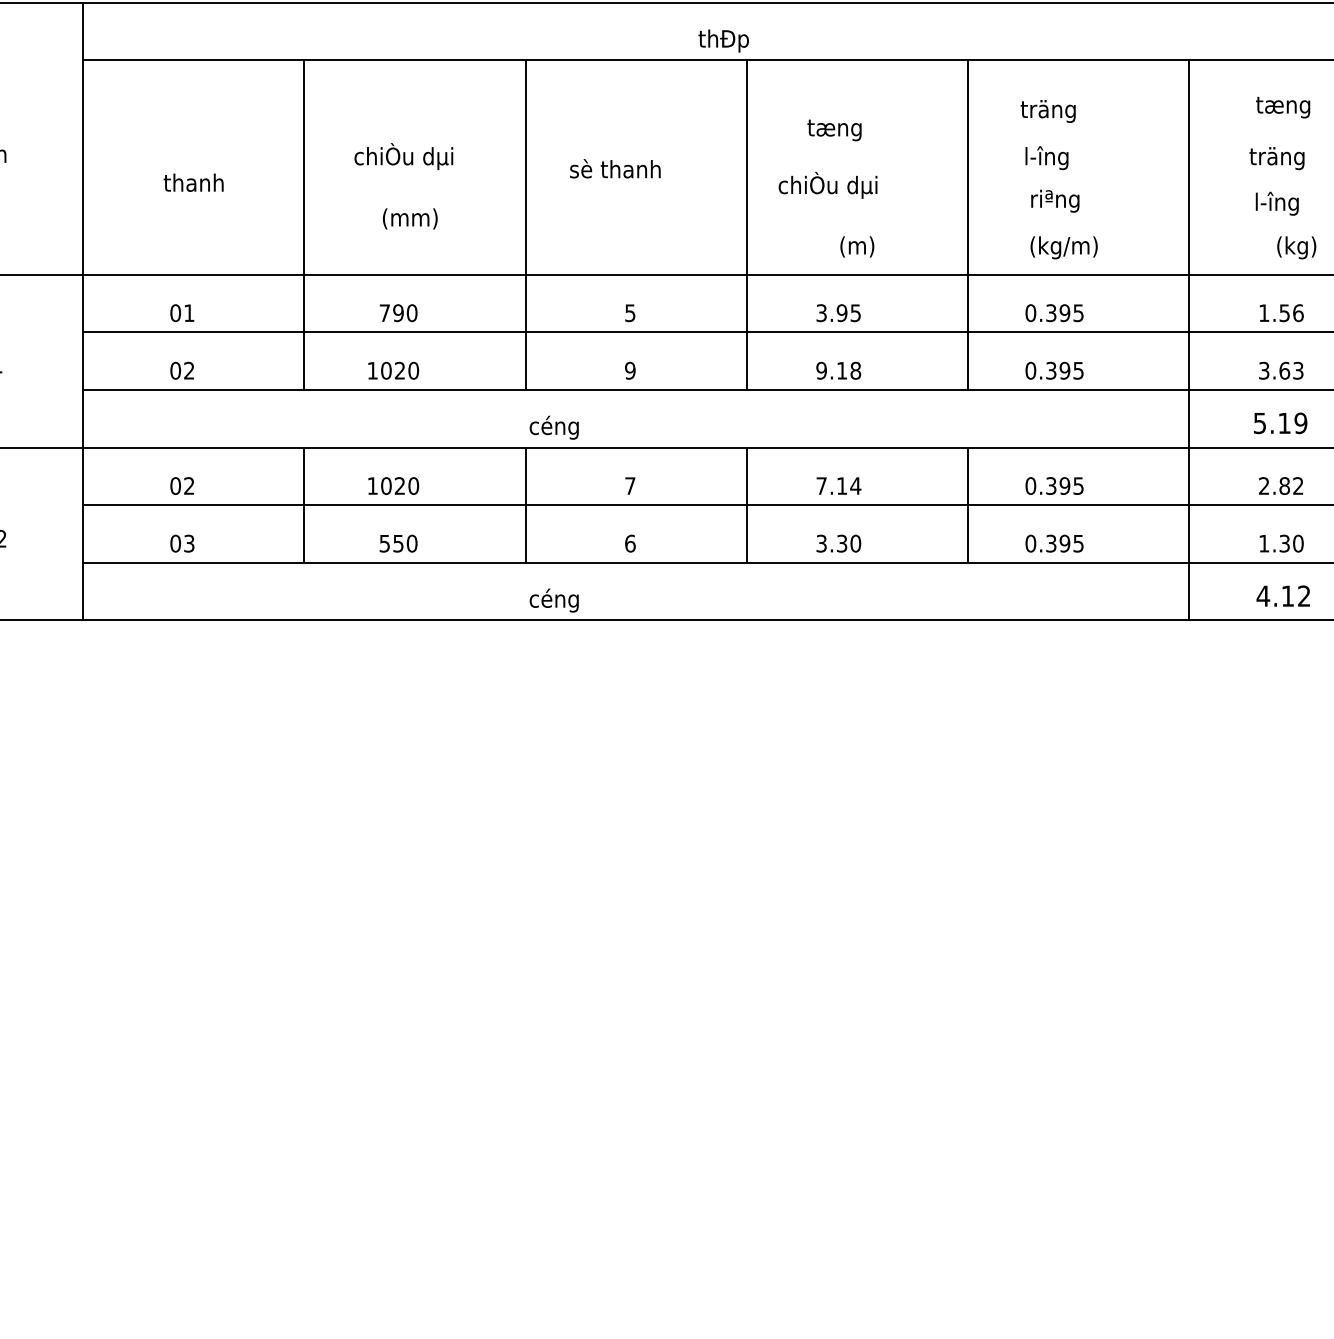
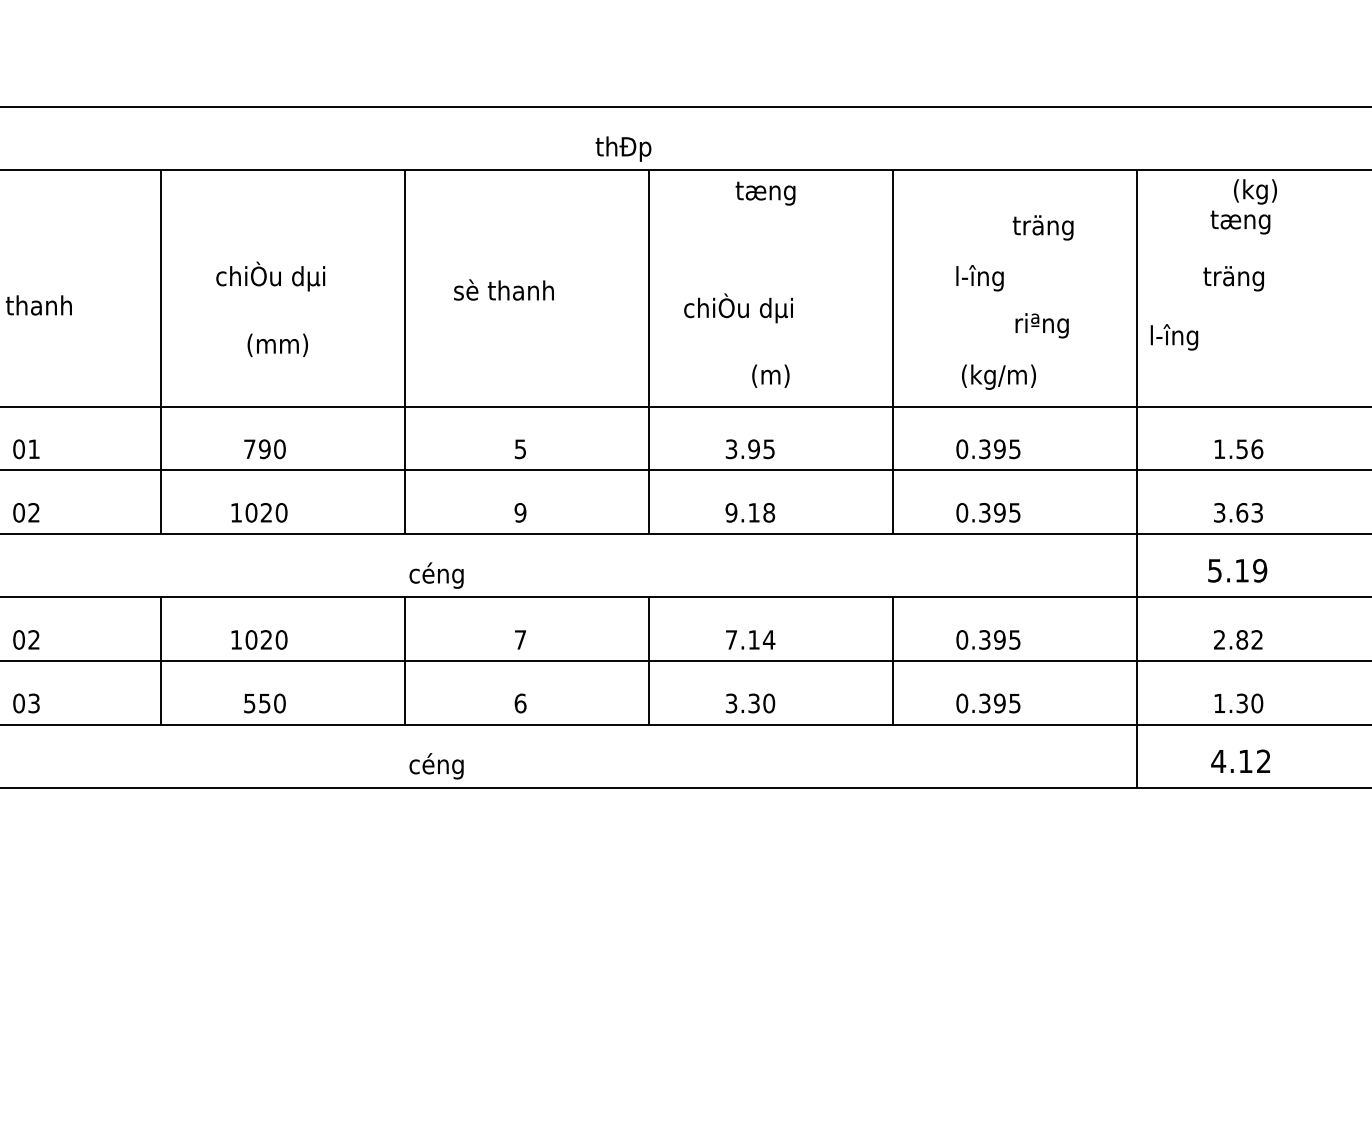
text: (1047, 111) -> (1042, 227), moved
text: (834, 130) -> (765, 193), moved
text: (1055, 200) -> (1042, 324), moved
text: (1276, 203) -> (1173, 337), moved
text: (1296, 247) -> (1255, 191), moved

